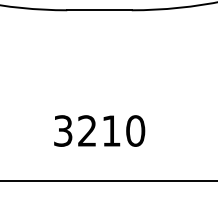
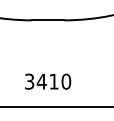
text: (86, 130) -> (41, 81), 3210 -> 3410

